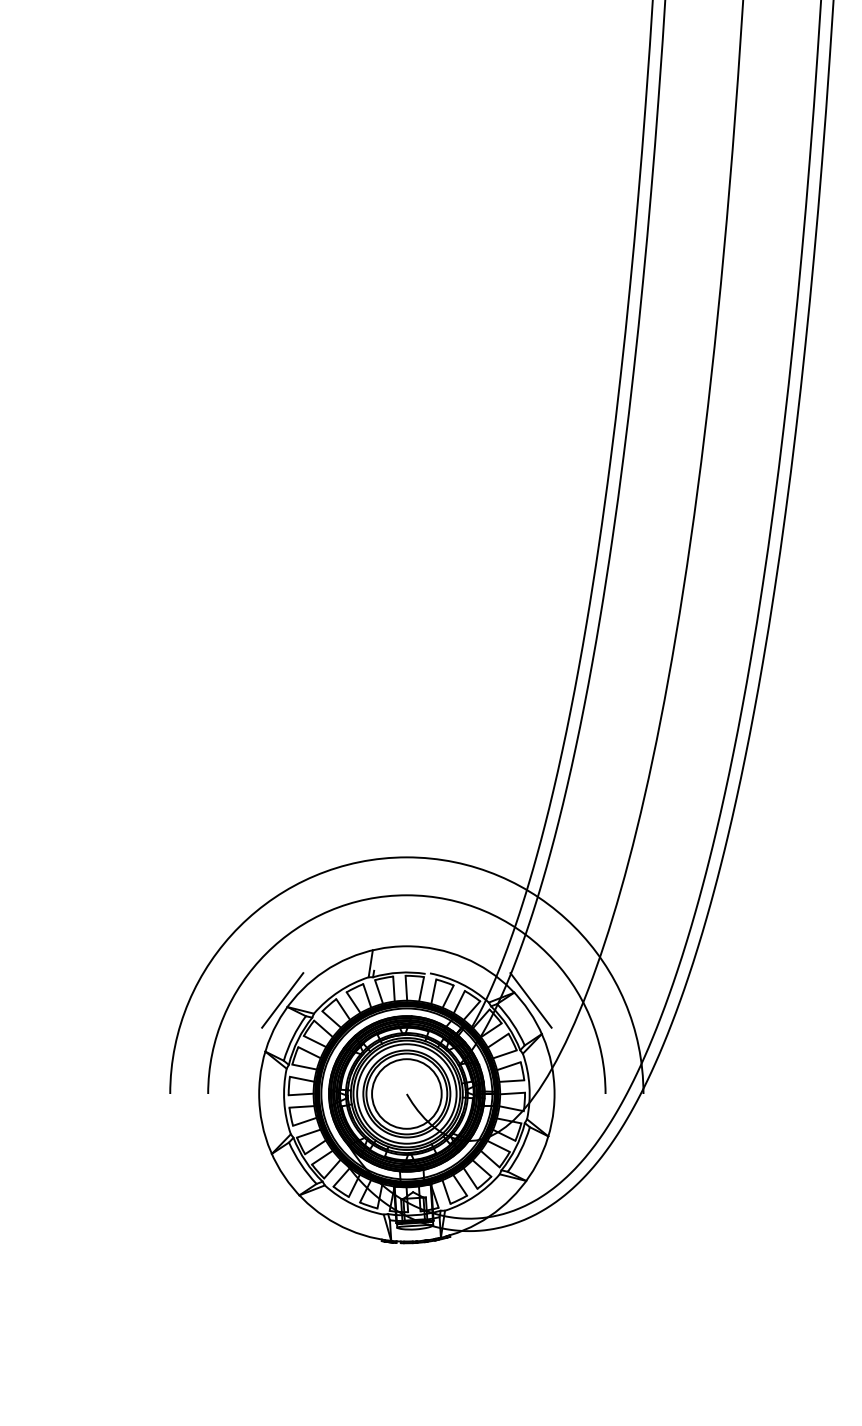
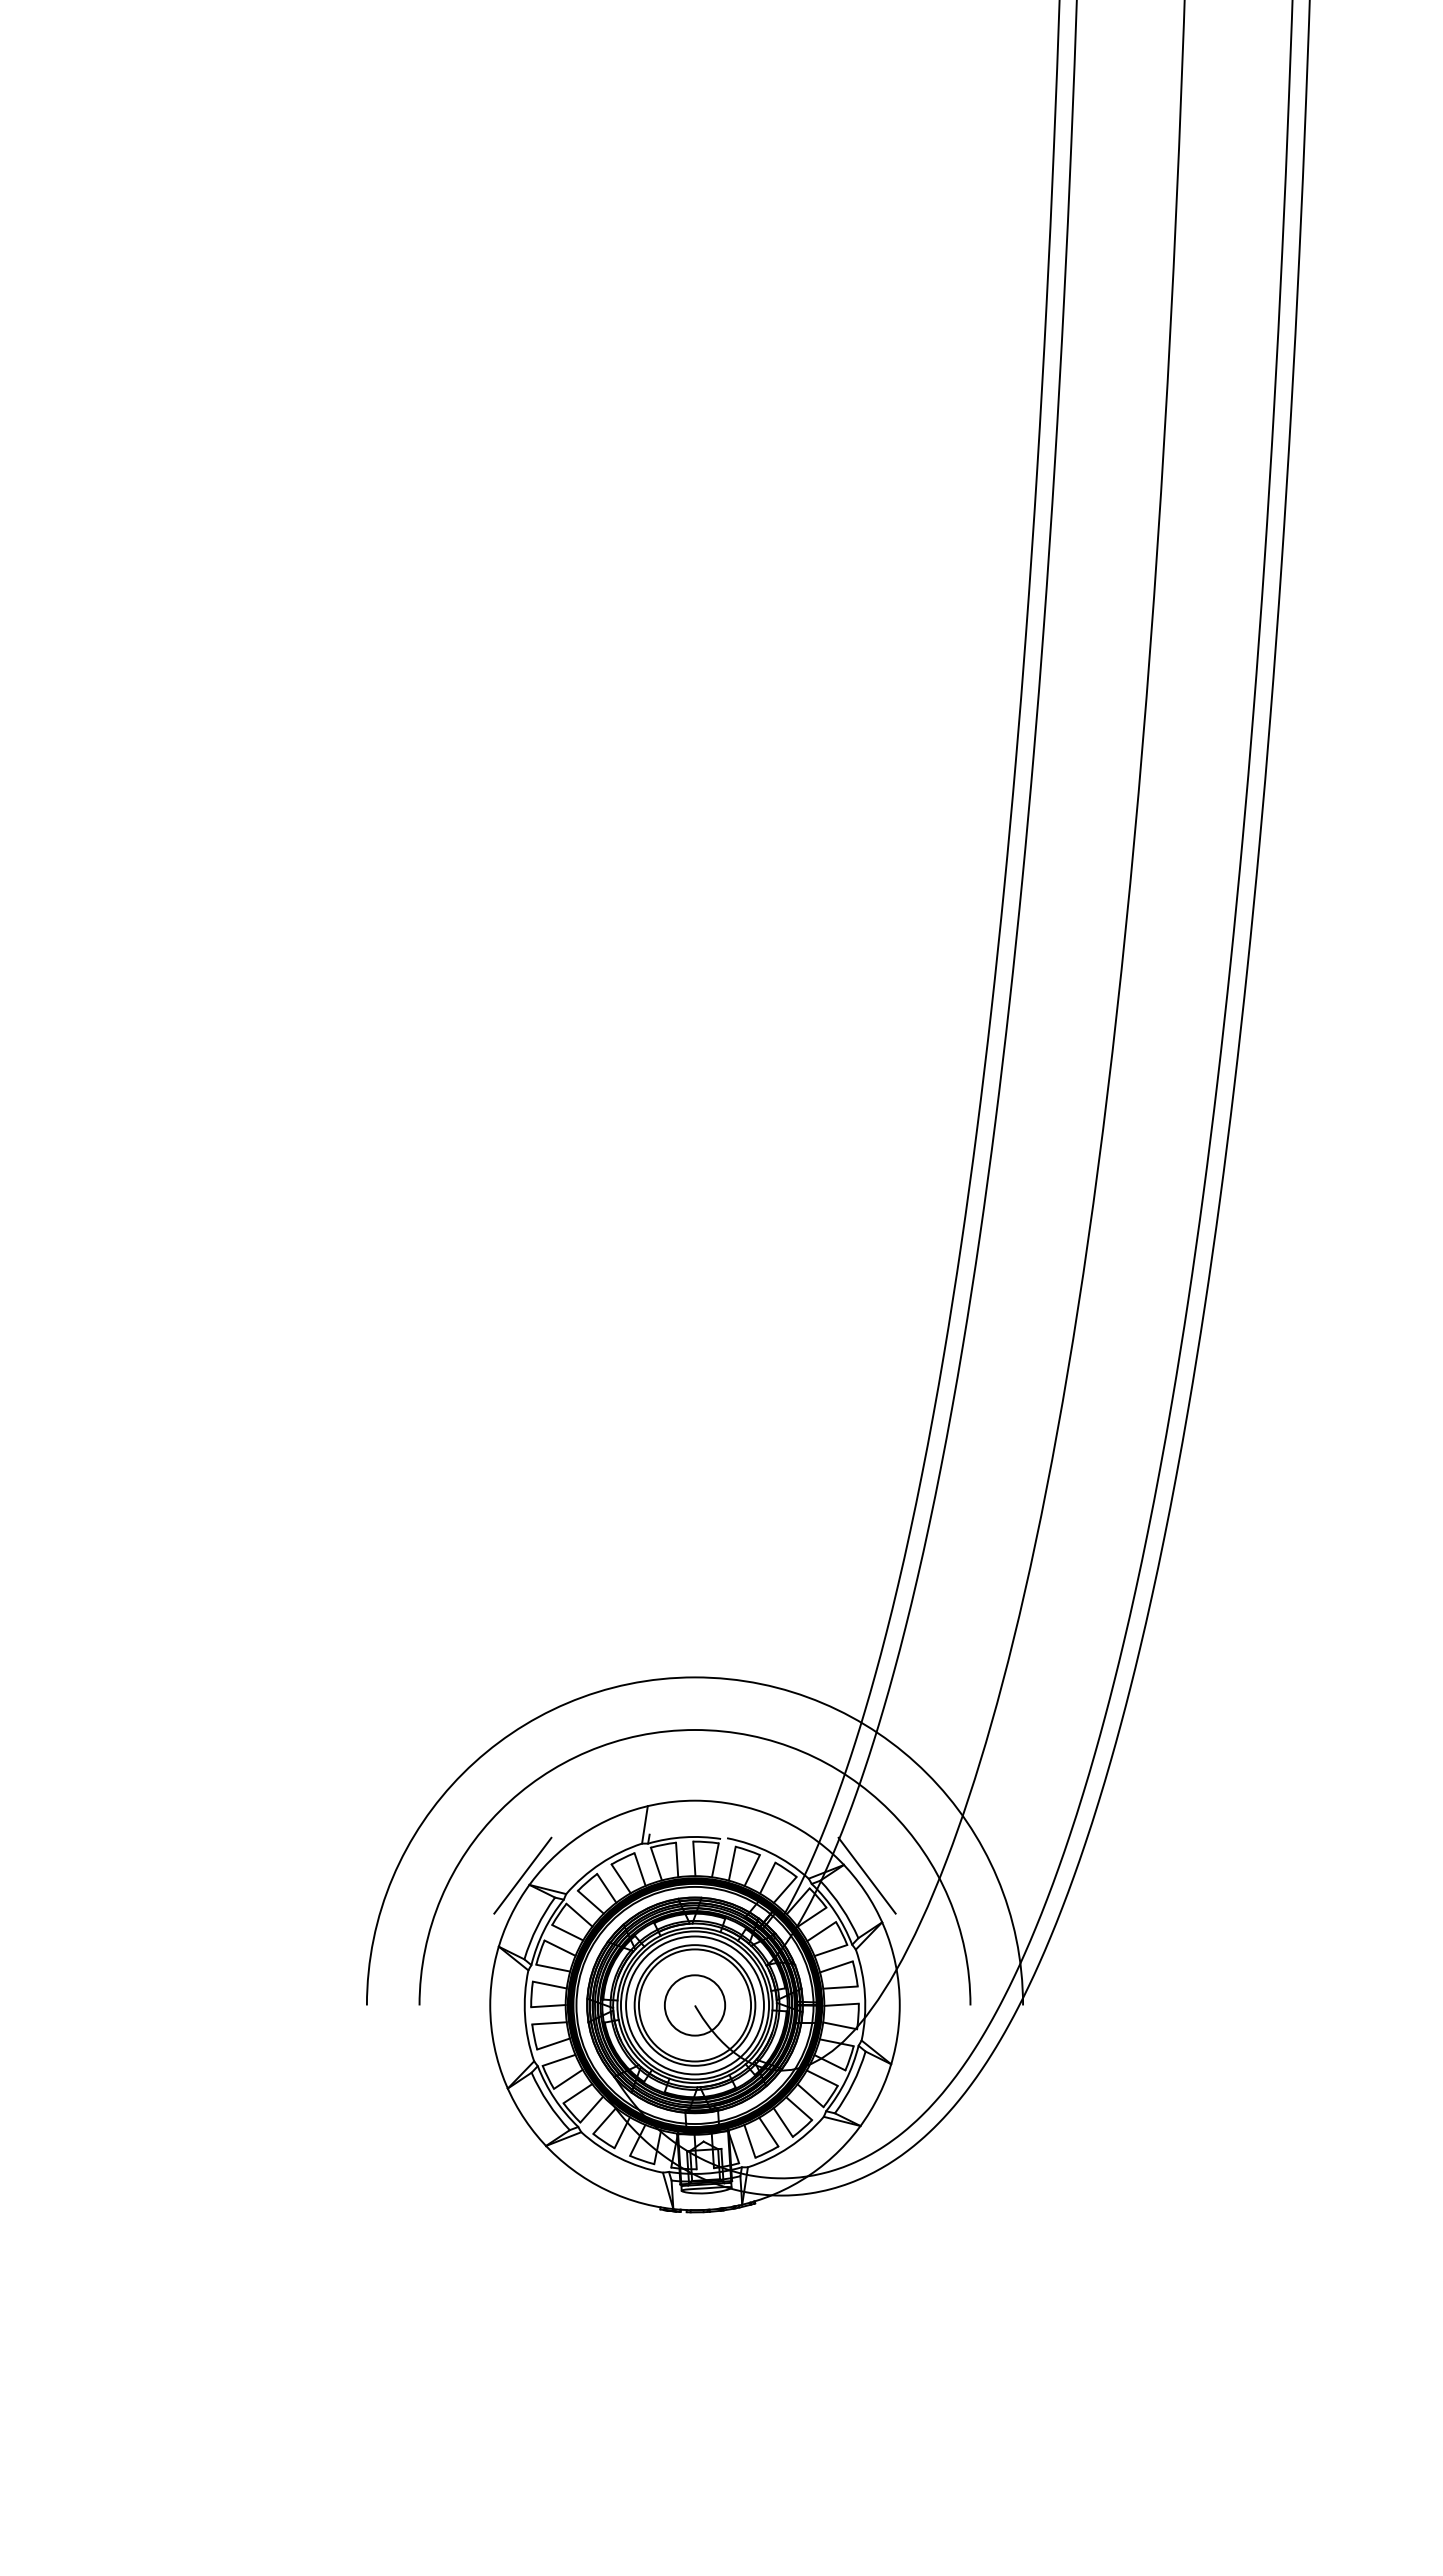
circle: (406, 1094) -> (694, 2005), size x0.62

